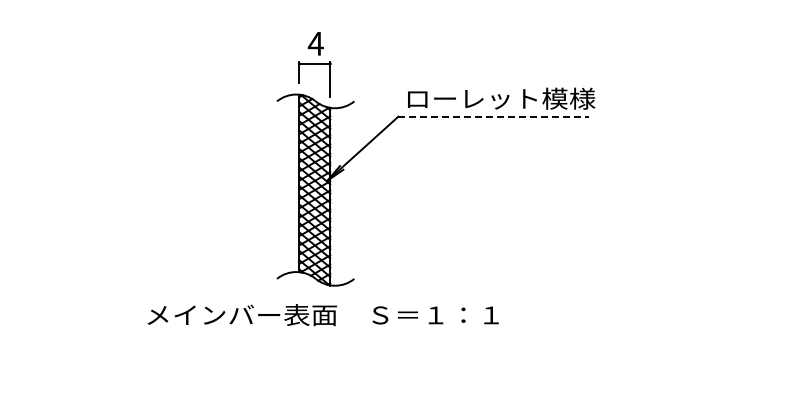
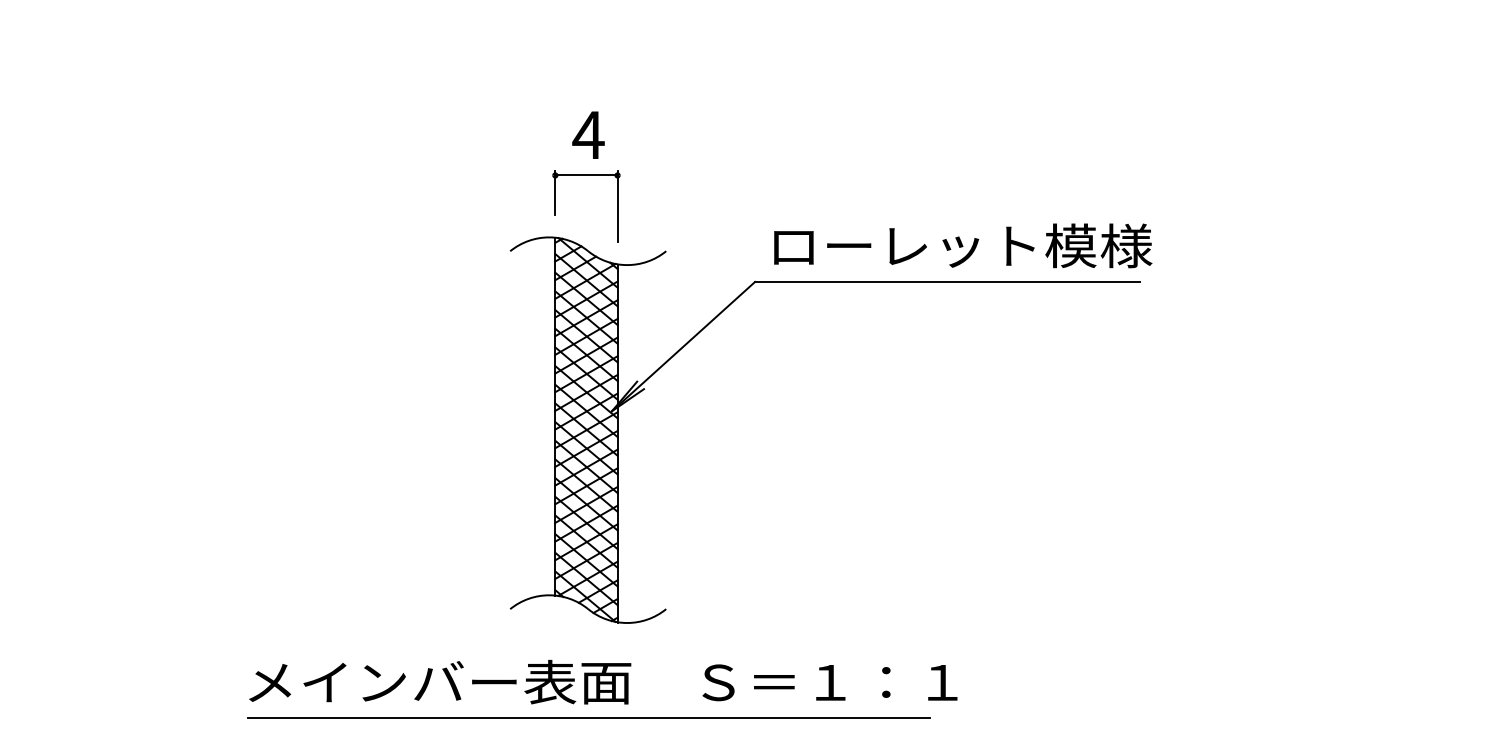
line: (494, 116) -> (948, 281), dashed -> solid
line: (315, 332) -> (587, 717), added

